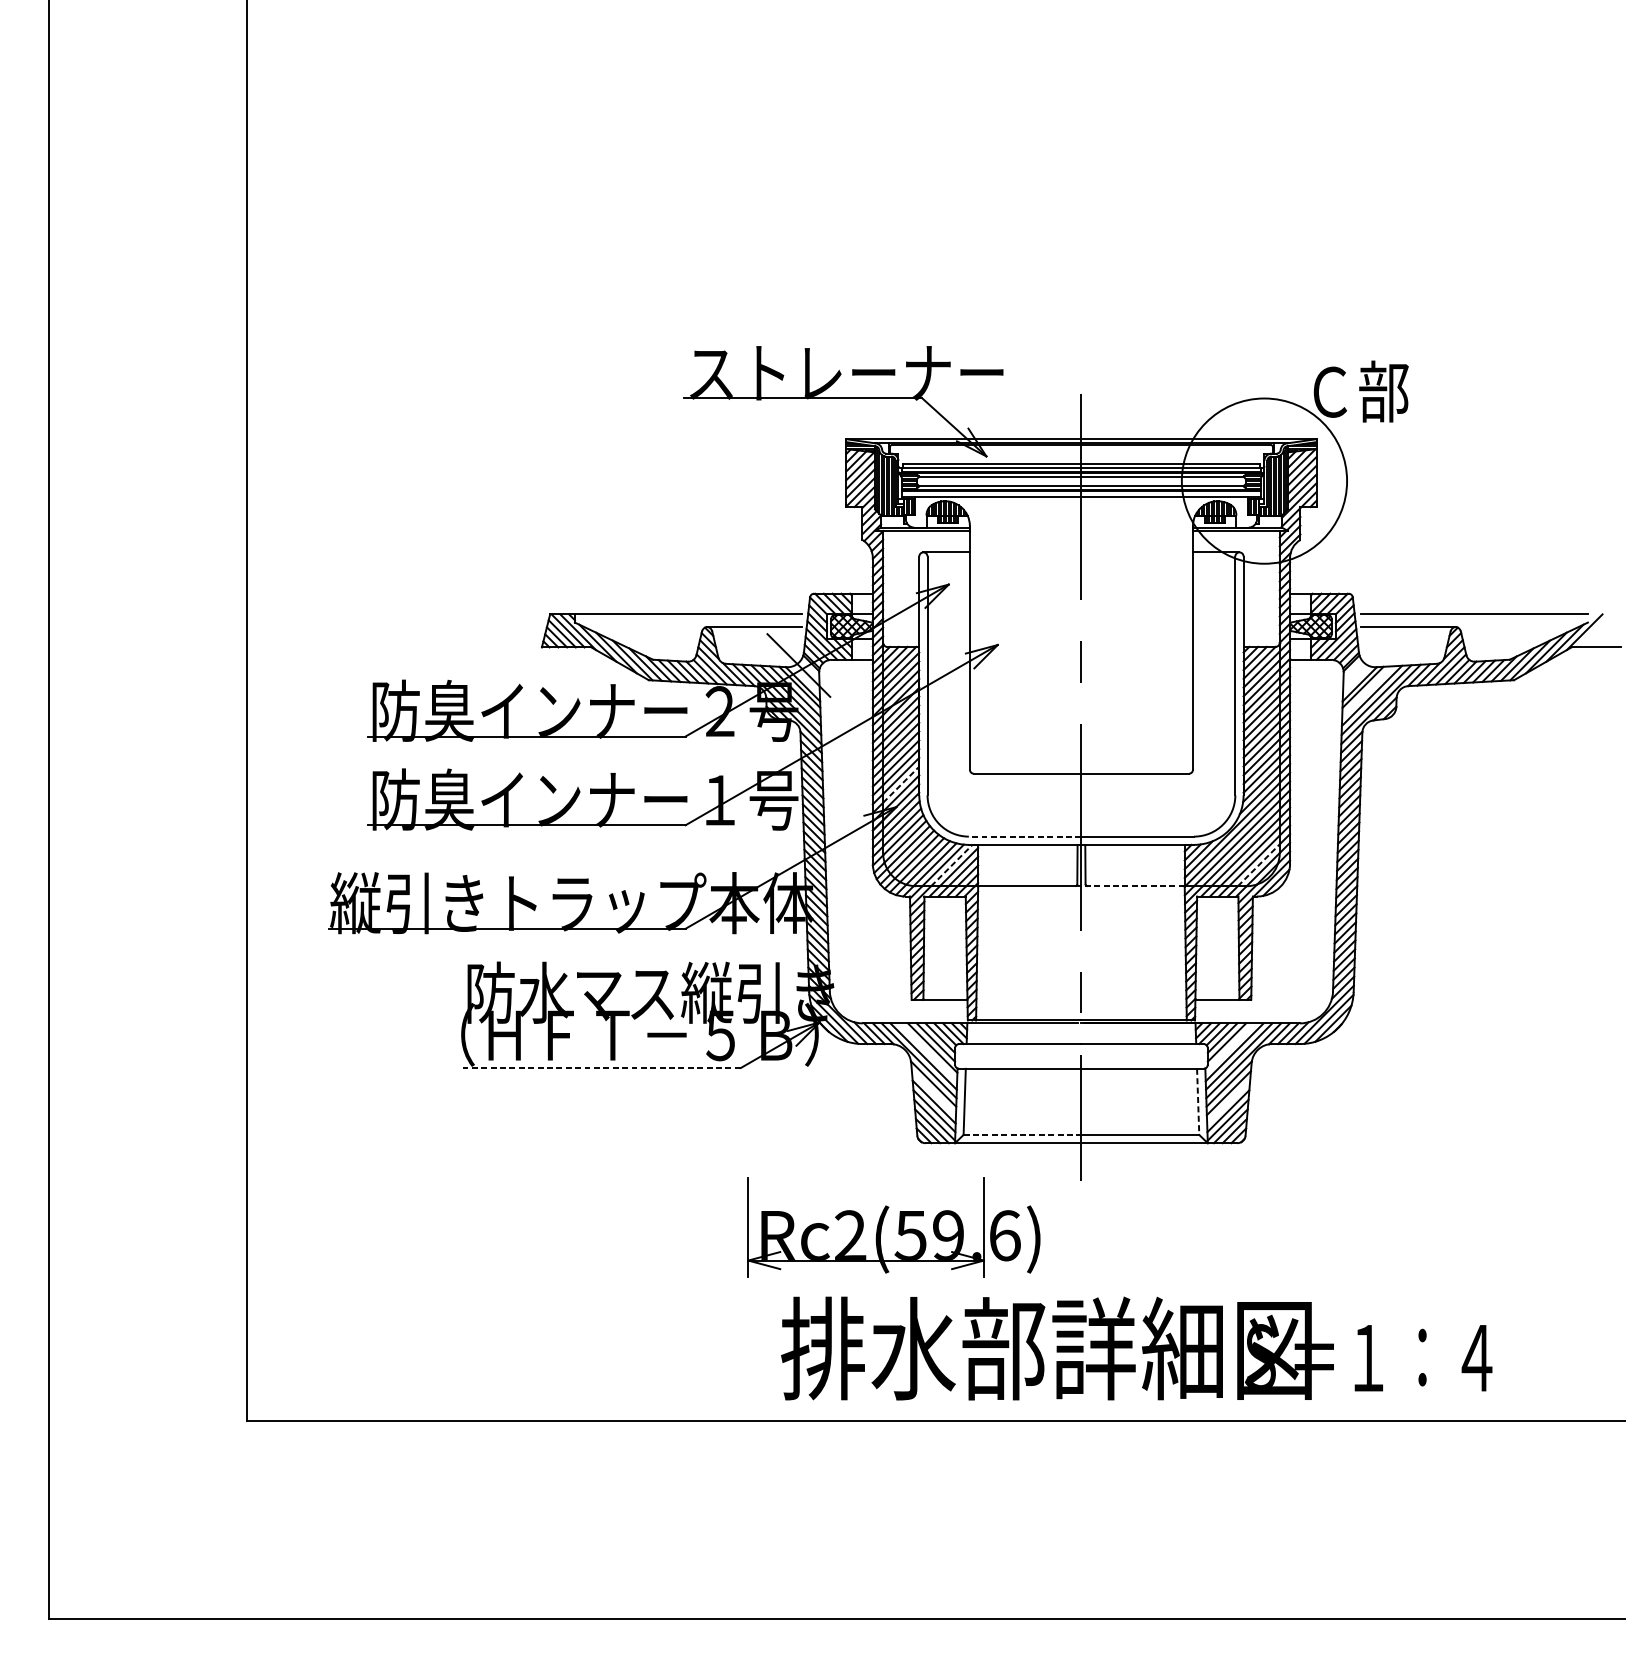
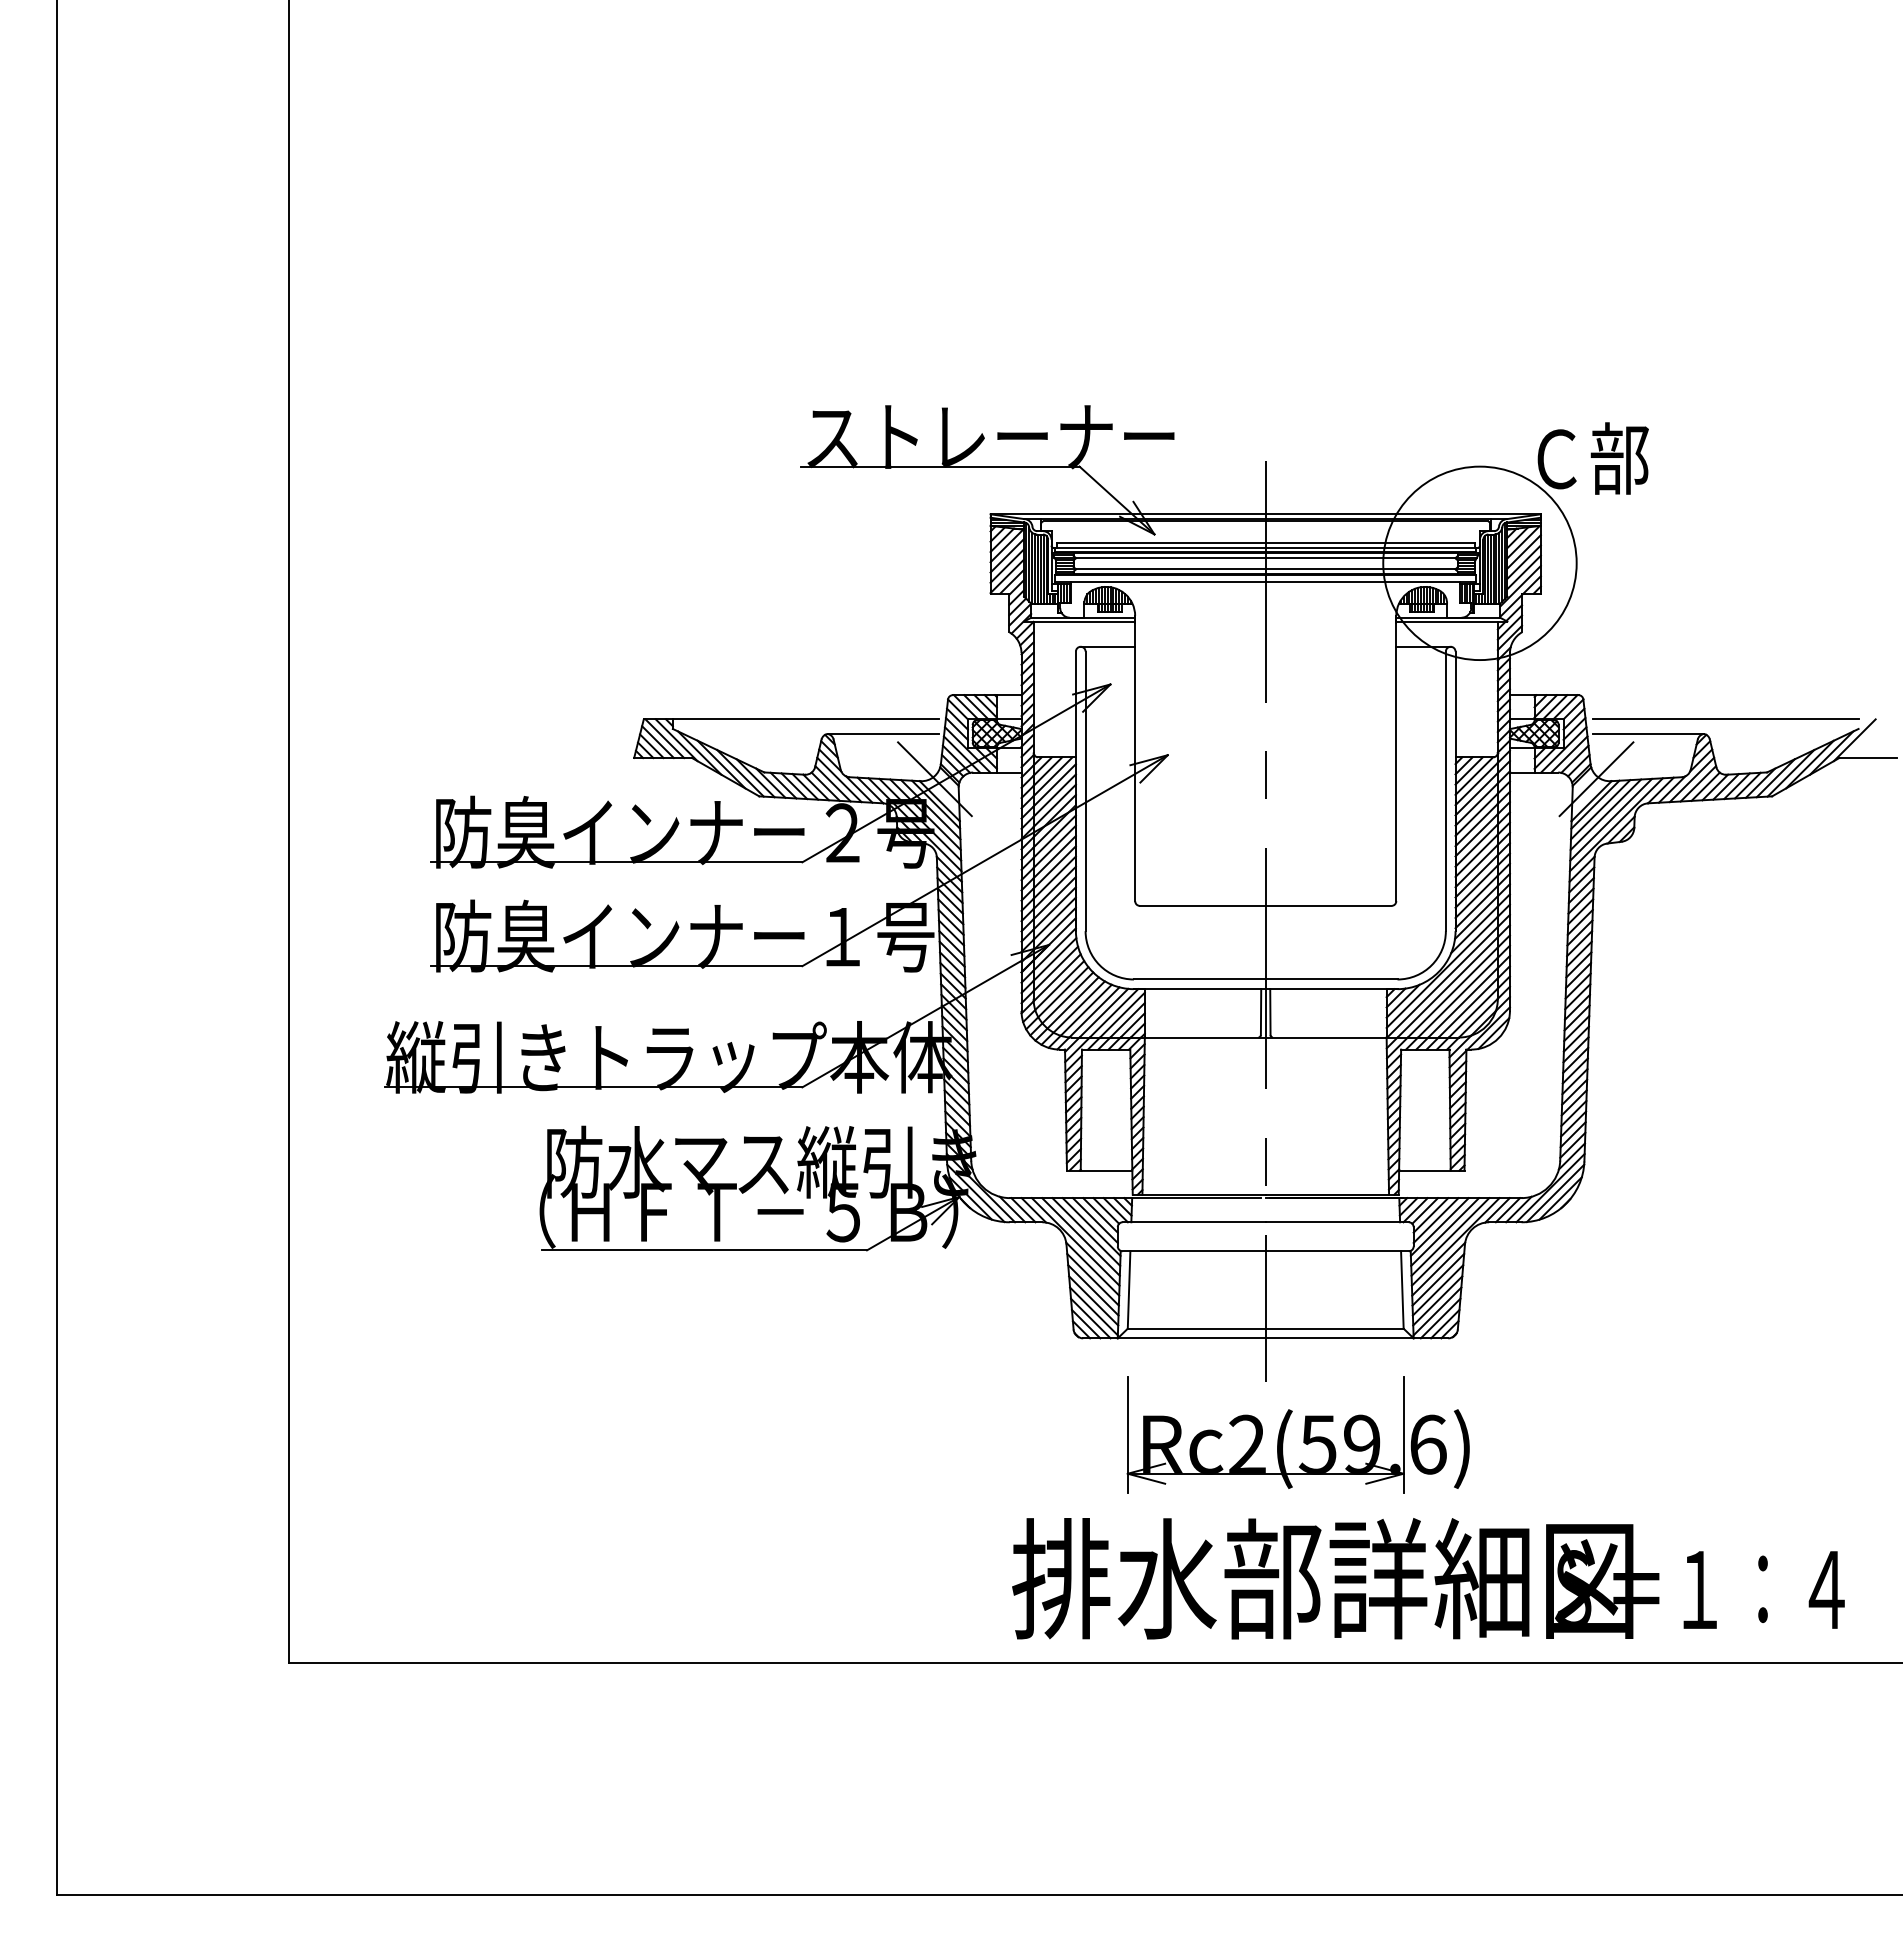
line: (1364, 664) -> (1596, 778), added
line: (1367, 691) -> (1600, 809), added
line: (900, 784) -> (1054, 918), dashed -> solid
line: (1024, 836) -> (1199, 979), dashed -> solid
line: (952, 865) -> (1114, 1013), dashed -> solid
line: (1258, 865) -> (1473, 1013), dashed -> solid
line: (1132, 886) -> (1325, 1037), dashed -> solid
line: (1229, 1047) -> (1439, 1226), added
line: (928, 1051) -> (1086, 1231), added
line: (601, 1068) -> (704, 1250), dashed -> solid
line: (933, 1092) -> (1092, 1279), added
line: (1198, 1102) -> (1402, 1290), dashed -> solid
line: (1228, 1102) -> (1437, 1290), added
line: (1022, 1134) -> (1196, 1328), dashed -> solid
part: (898, 1227) -> (1303, 1435), moved
text: (1136, 1348) -> (1428, 1578), moved

